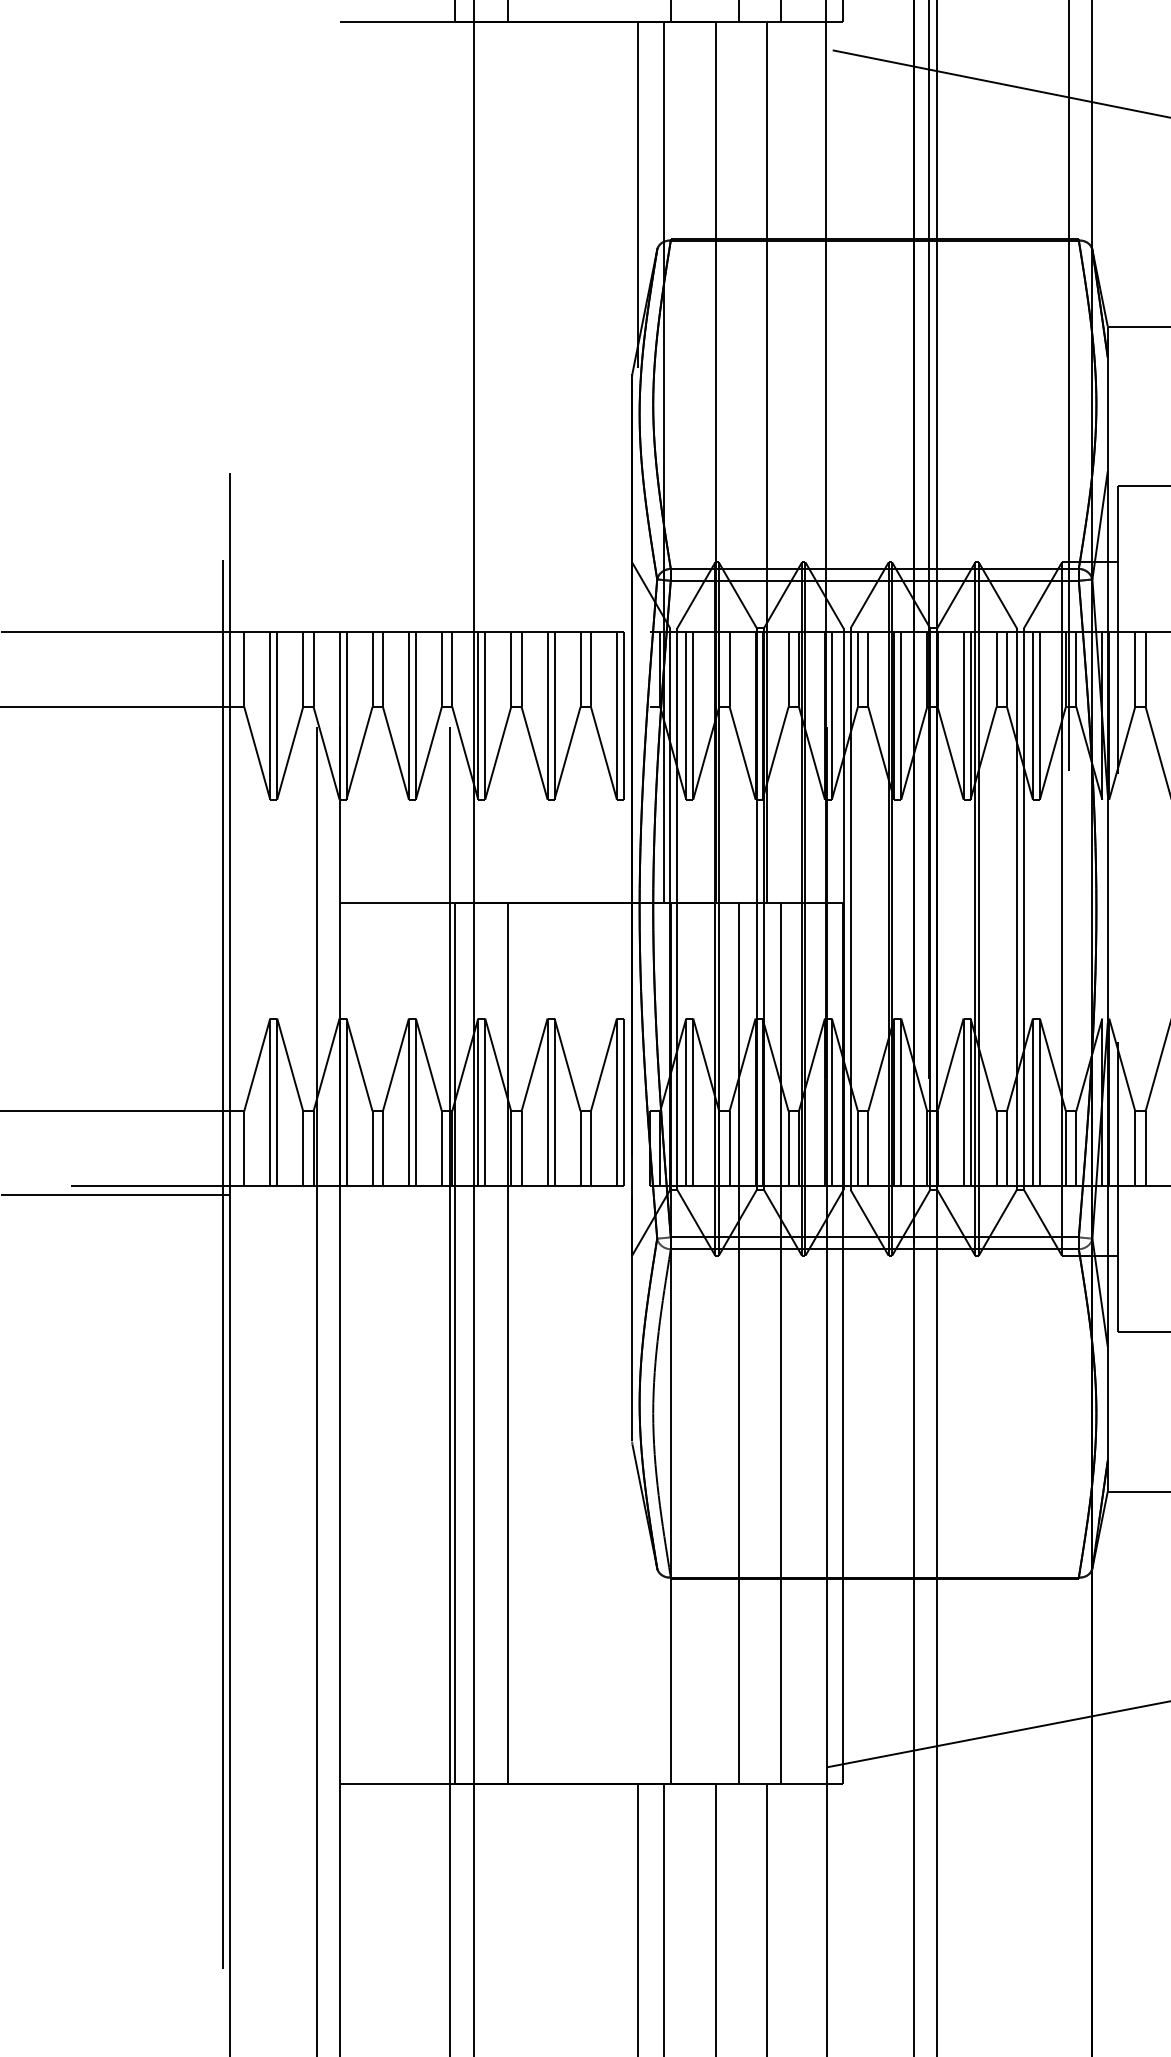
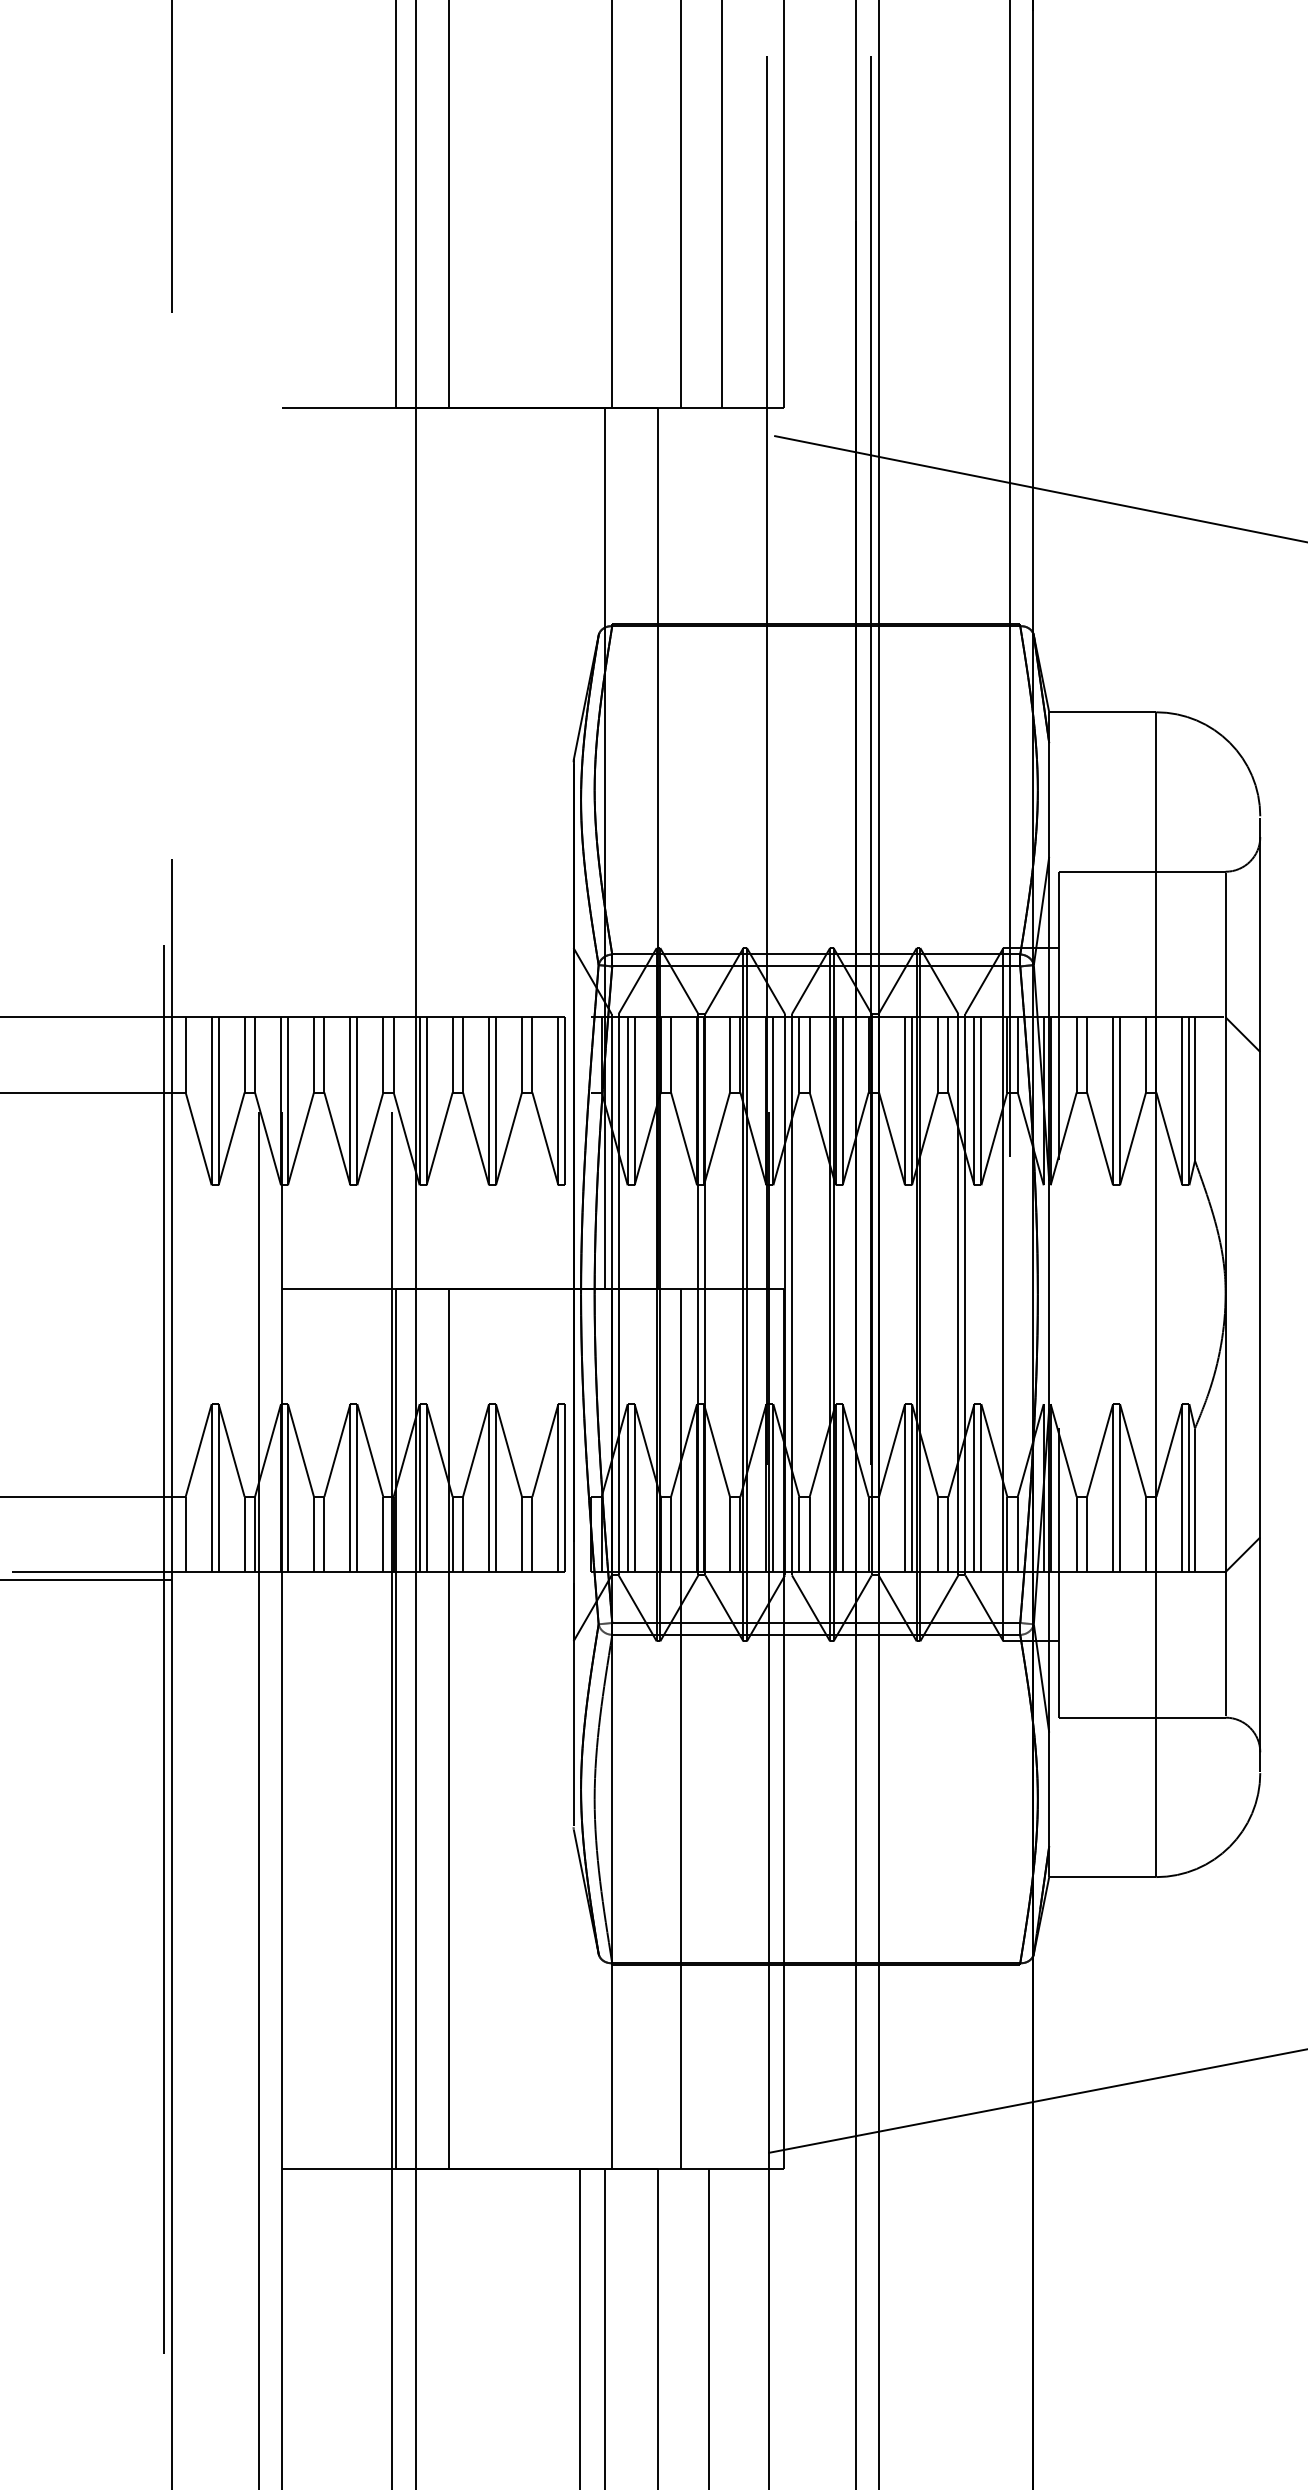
line: (638, 194) -> (579, 580), removed
line: (767, 461) -> (708, 847), removed
line: (781, 1342) -> (722, 1728), removed

